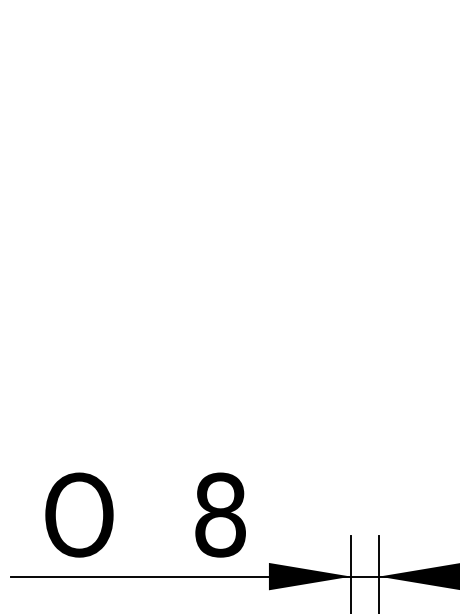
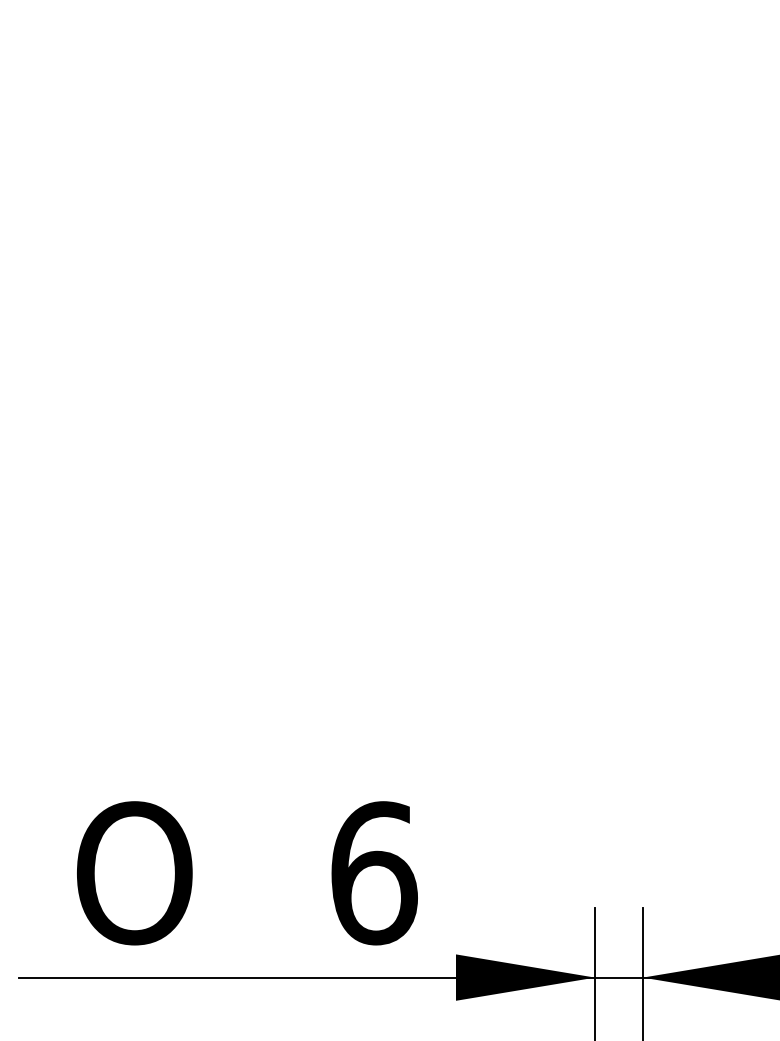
text: (220, 514) -> (373, 872), 8 -> 6

